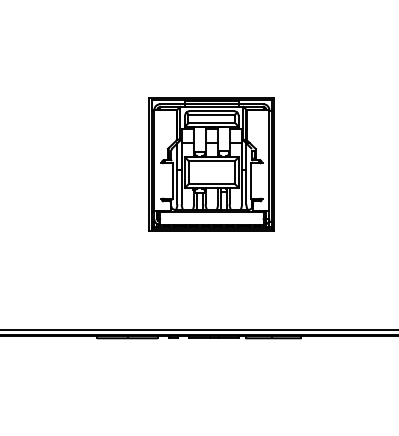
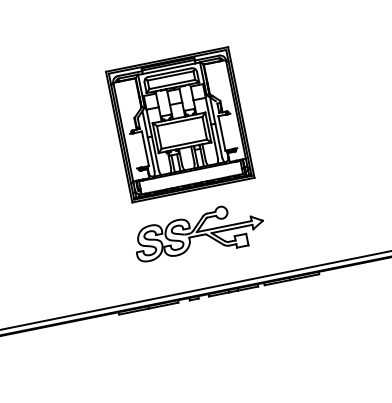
part: (211, 164) -> (180, 125), moved
part: (191, 273) -> (198, 232), added

